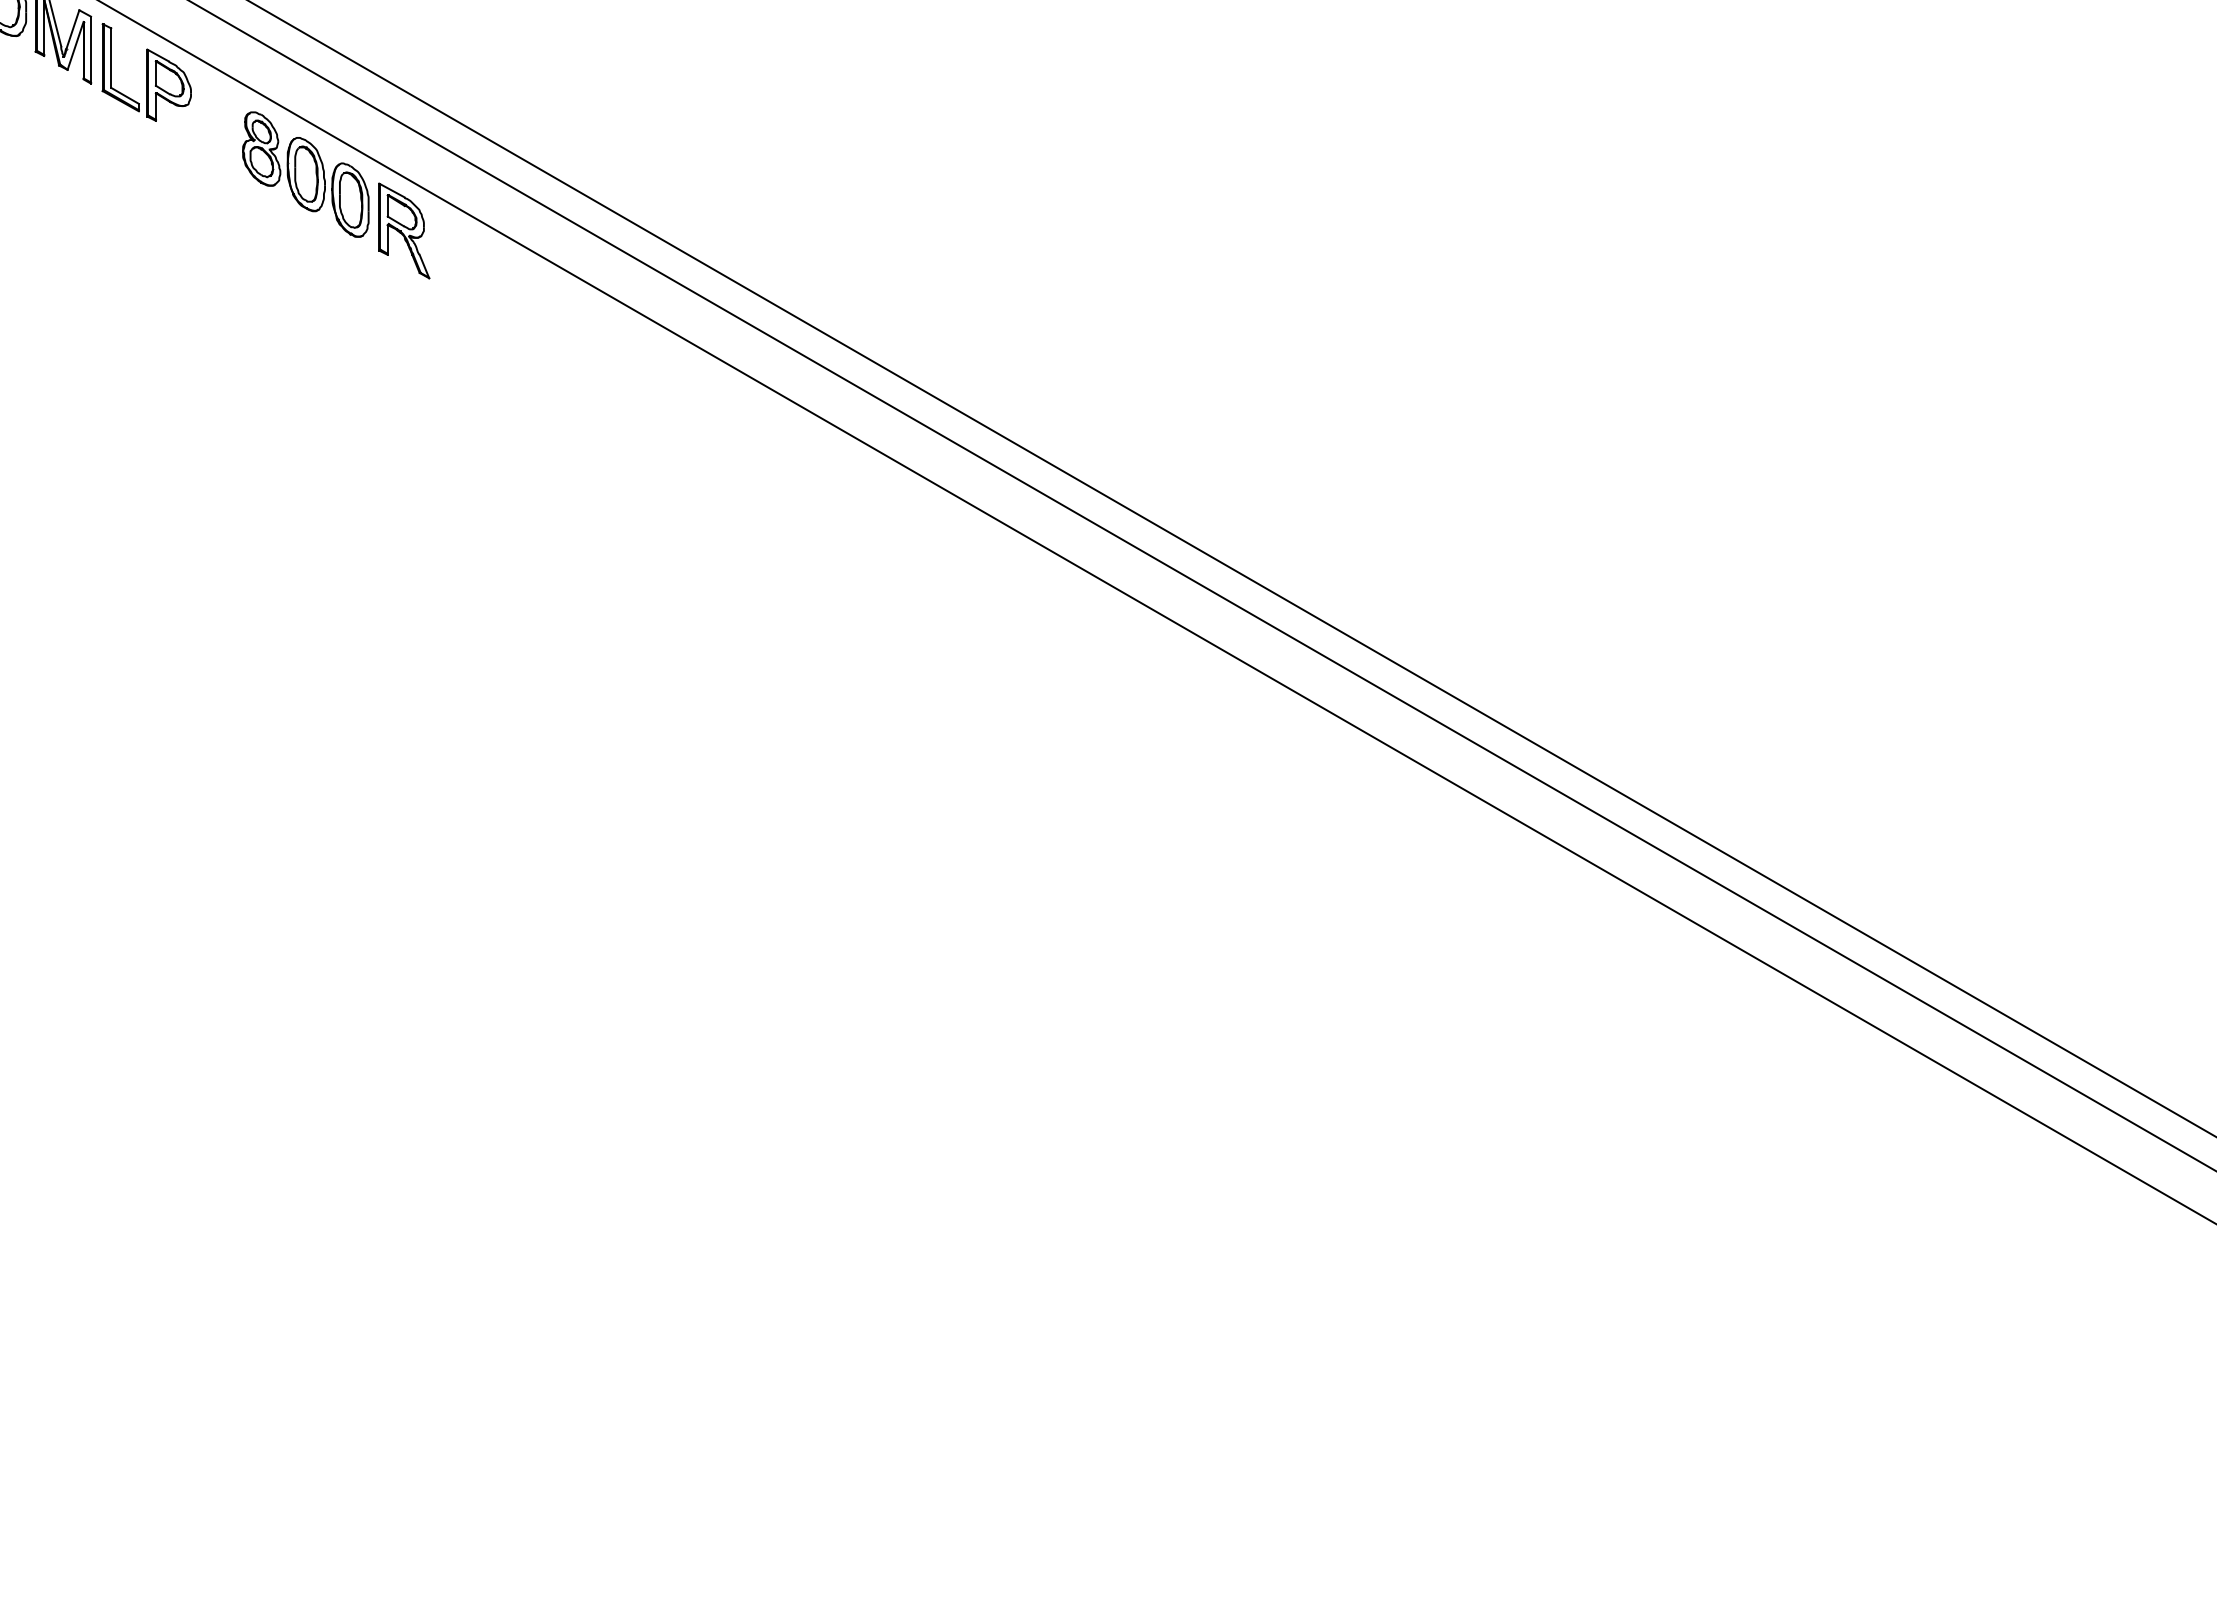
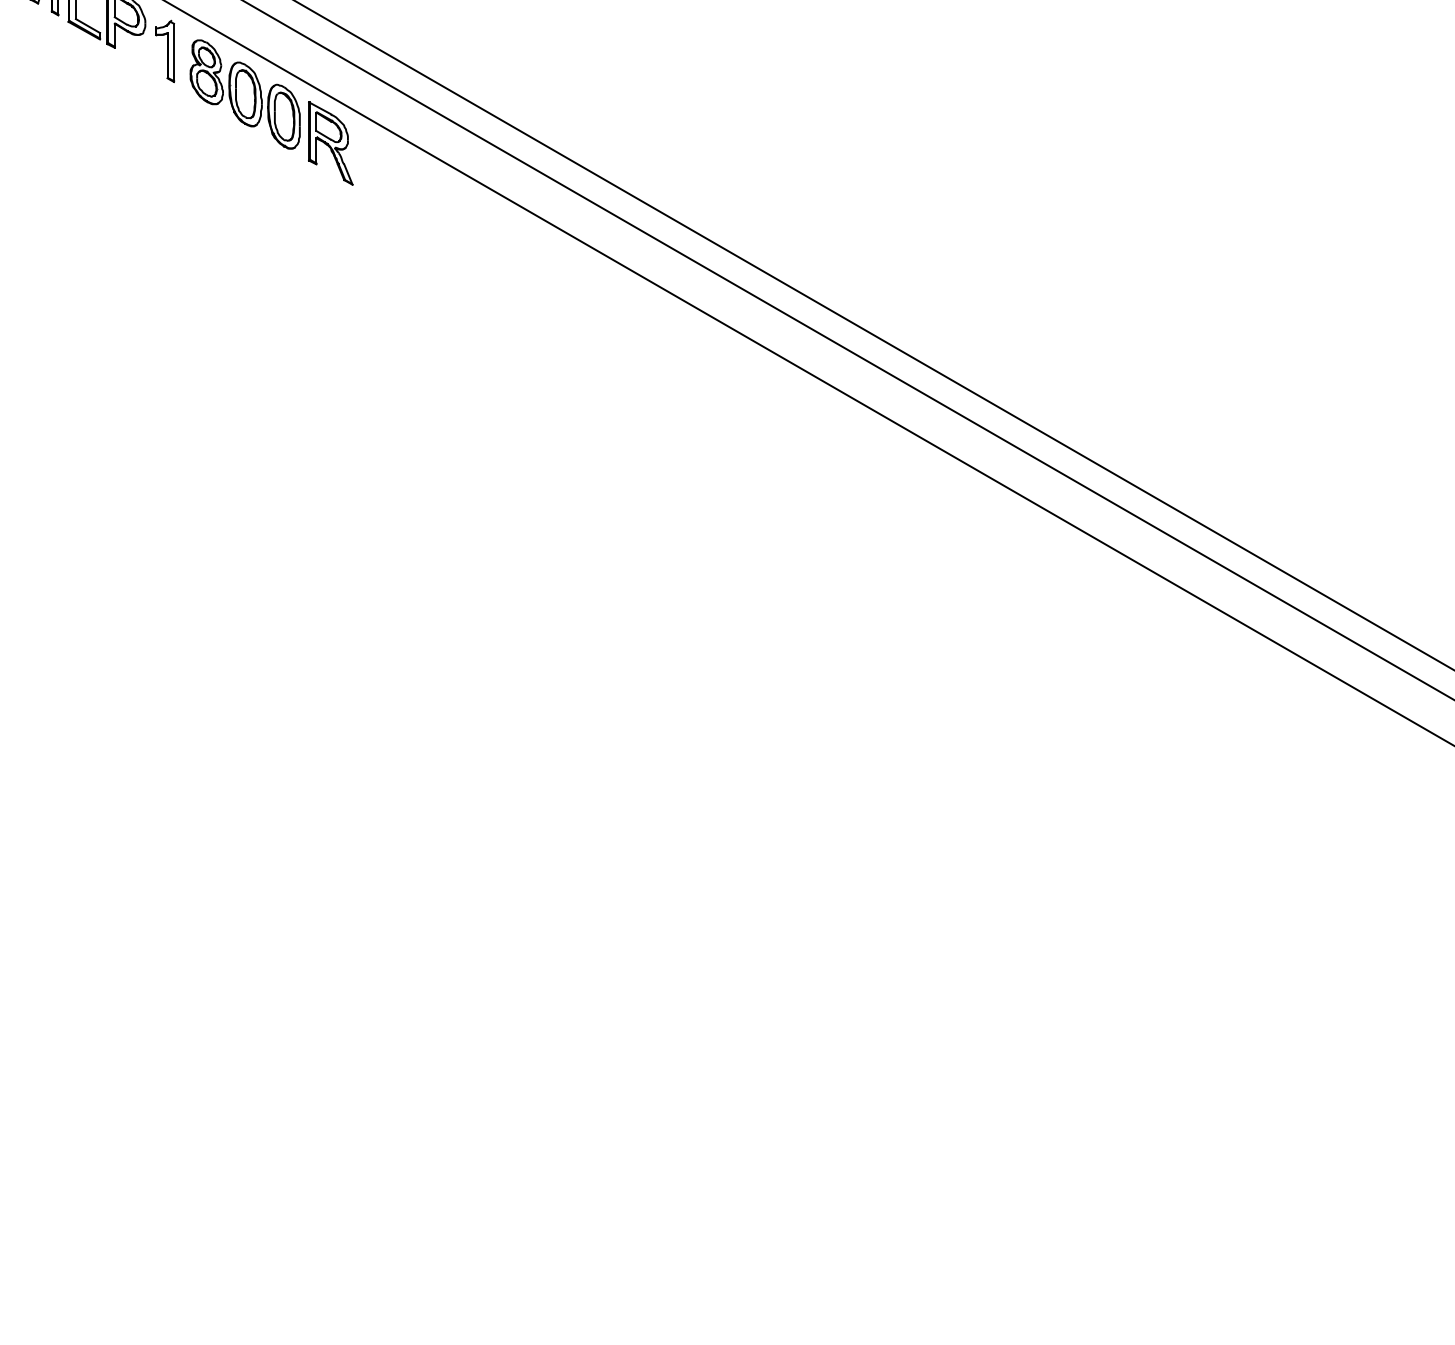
part: (213, 125) -> (164, 51), added

